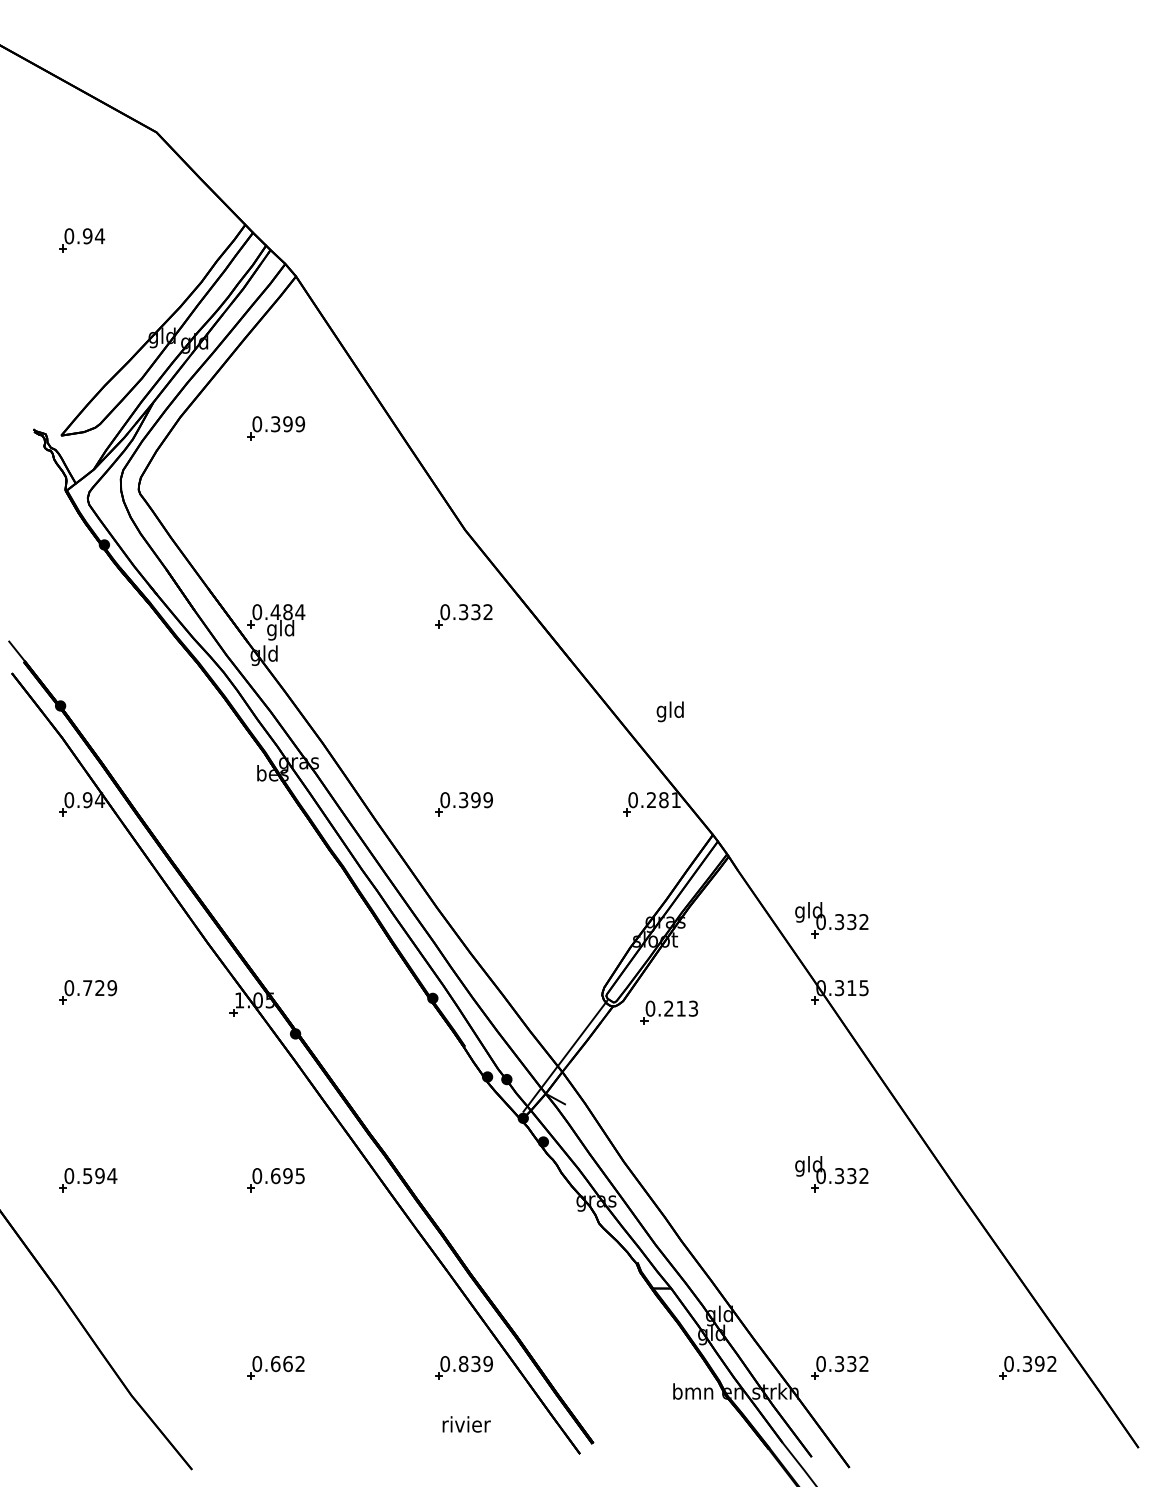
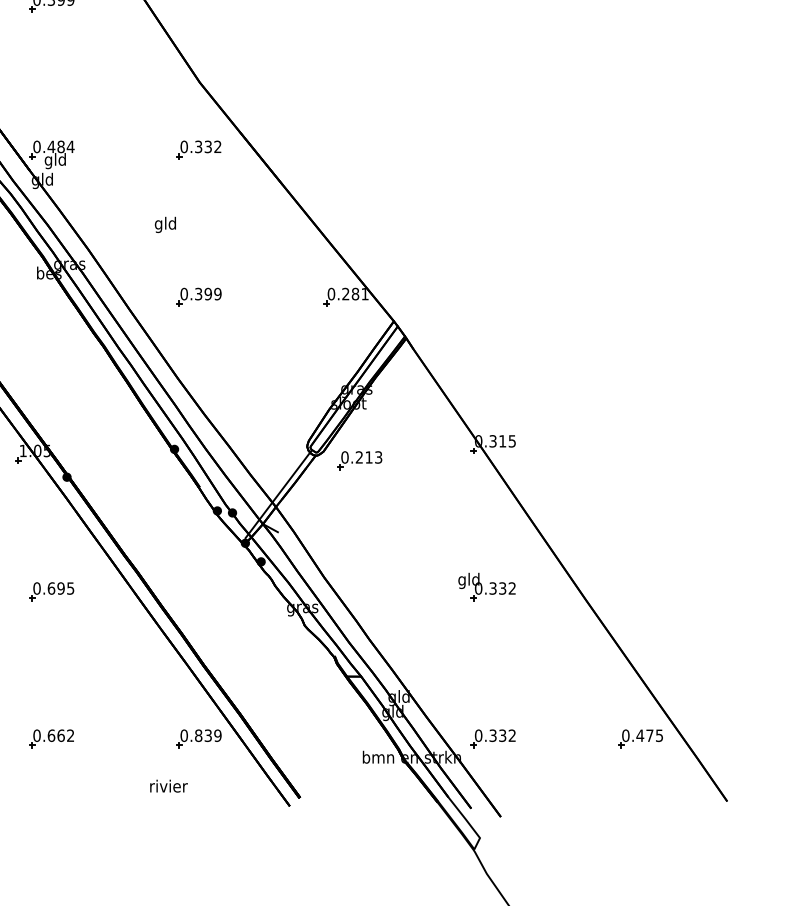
text: (669, 711) -> (164, 224), moved
part: (831, 920) -> (486, 388), removed
text: (1039, 1364) -> (649, 736), 0.392 -> 0.475
text: (466, 1424) -> (168, 786), moved

